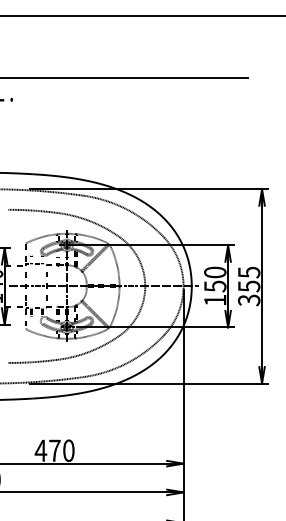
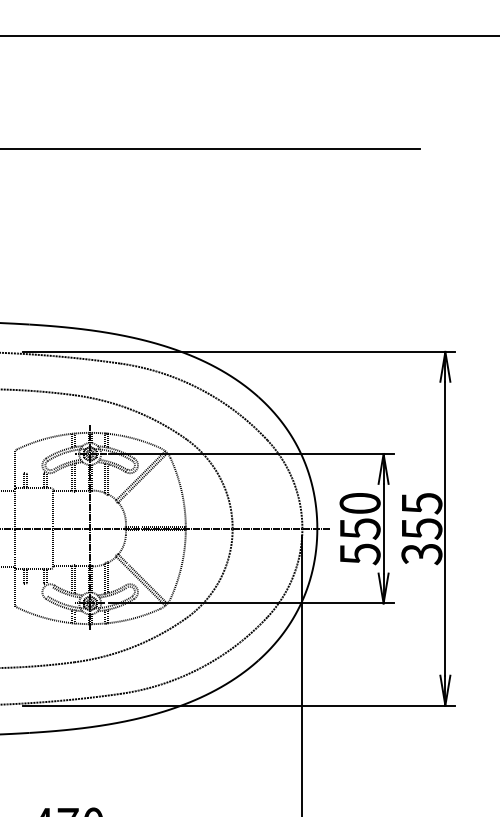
text: (215, 300) -> (360, 554), 150 -> 550

